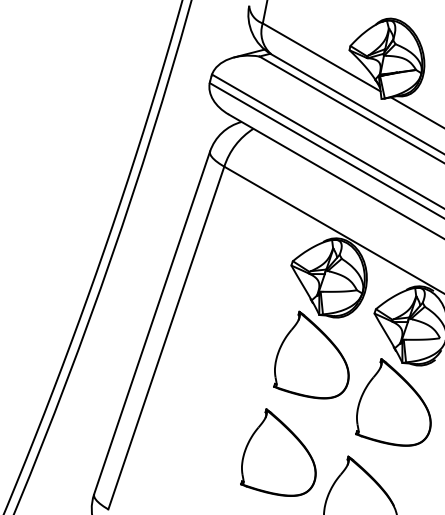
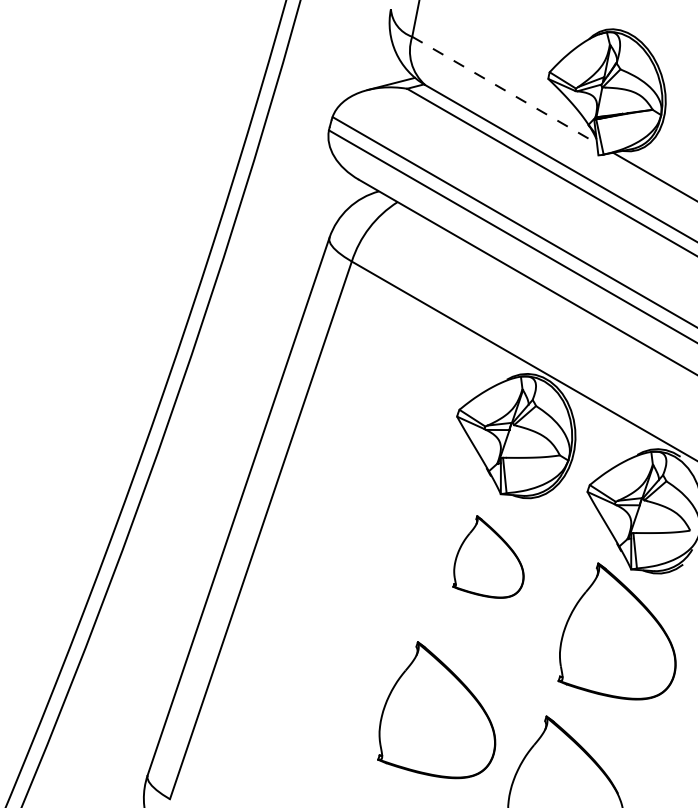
line: (322, 57) -> (505, 90), solid -> dashed
part: (311, 354) -> (488, 556), size x0.6

